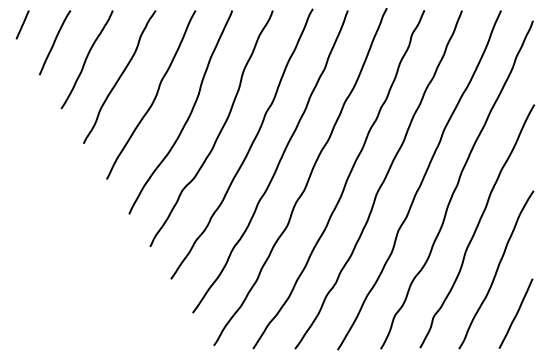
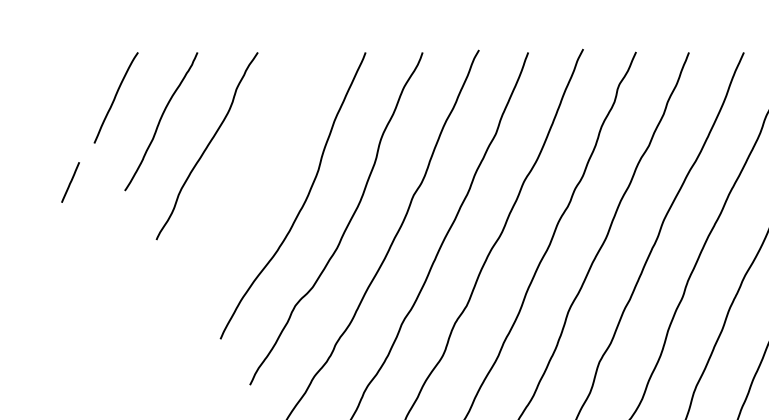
line: (22, 24) -> (70, 181), moved
curve: (155, 94) -> (257, 170), removed

